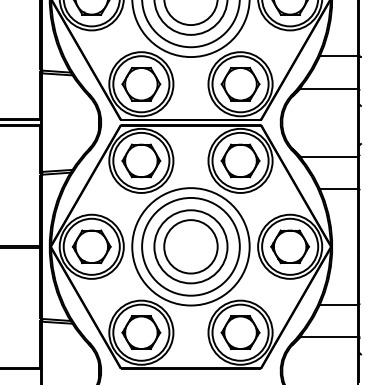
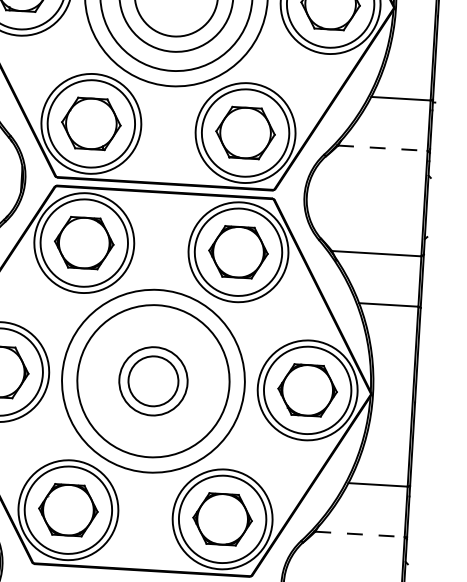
line: (329, 88) -> (383, 147), solid -> dashed
part: (190, 246) -> (152, 380), size x0.6
line: (329, 337) -> (360, 535), solid -> dashed

